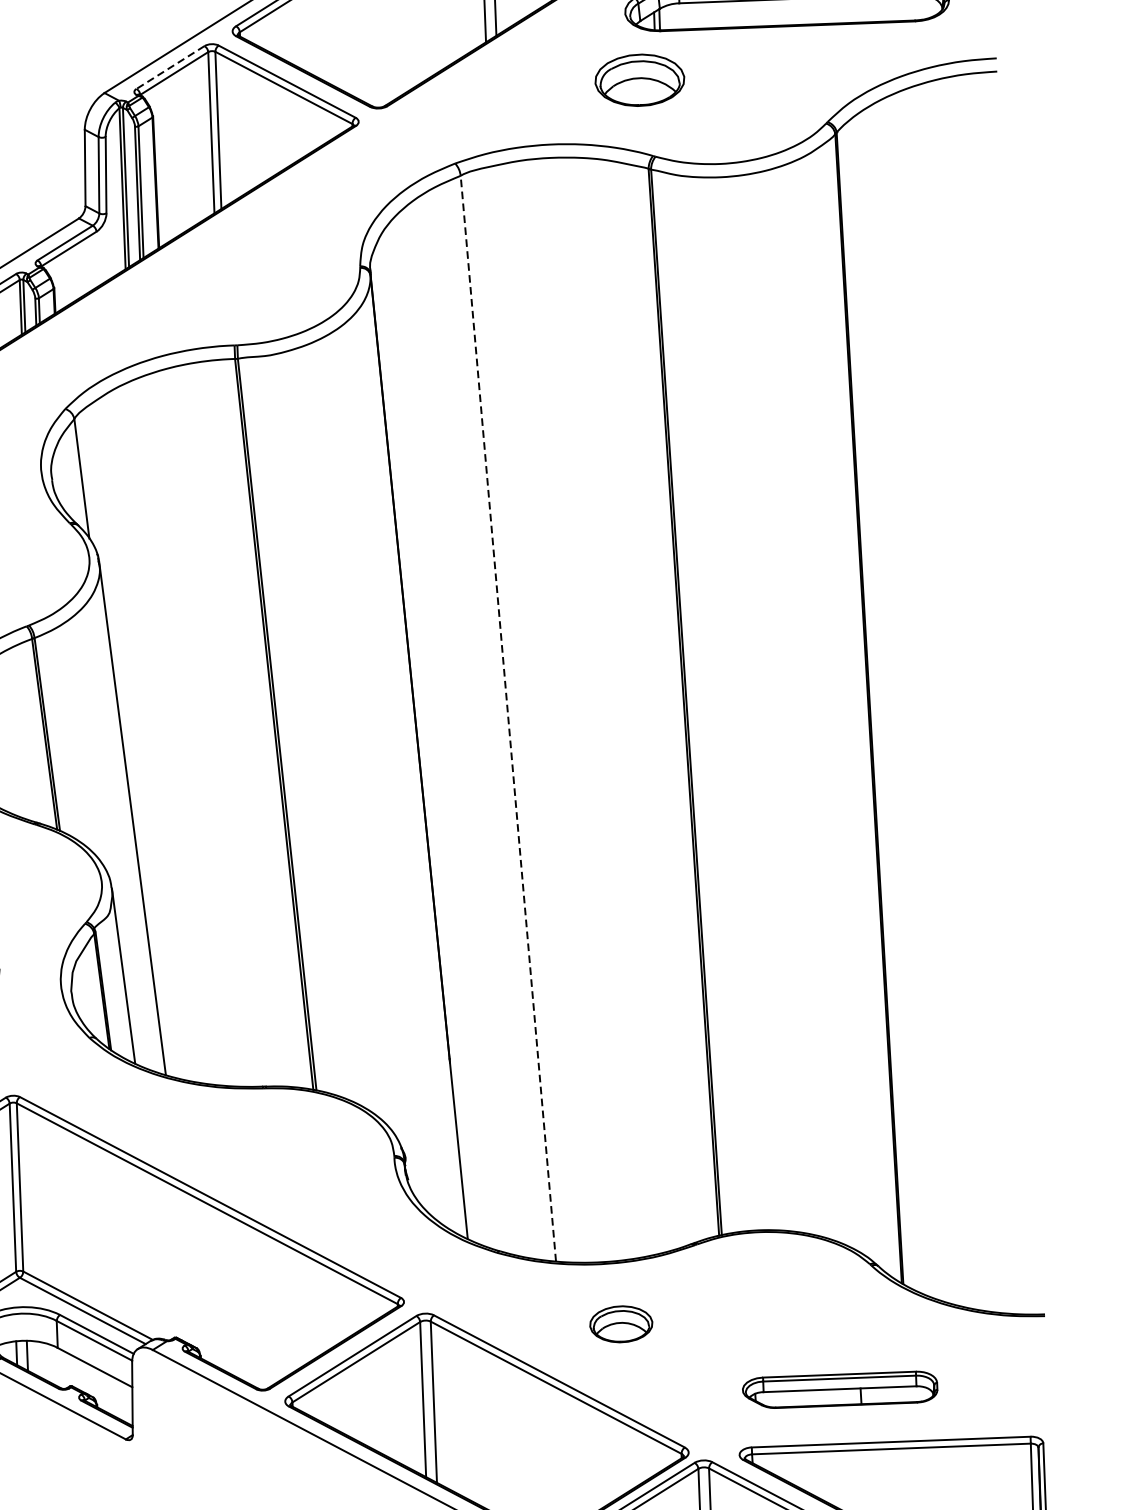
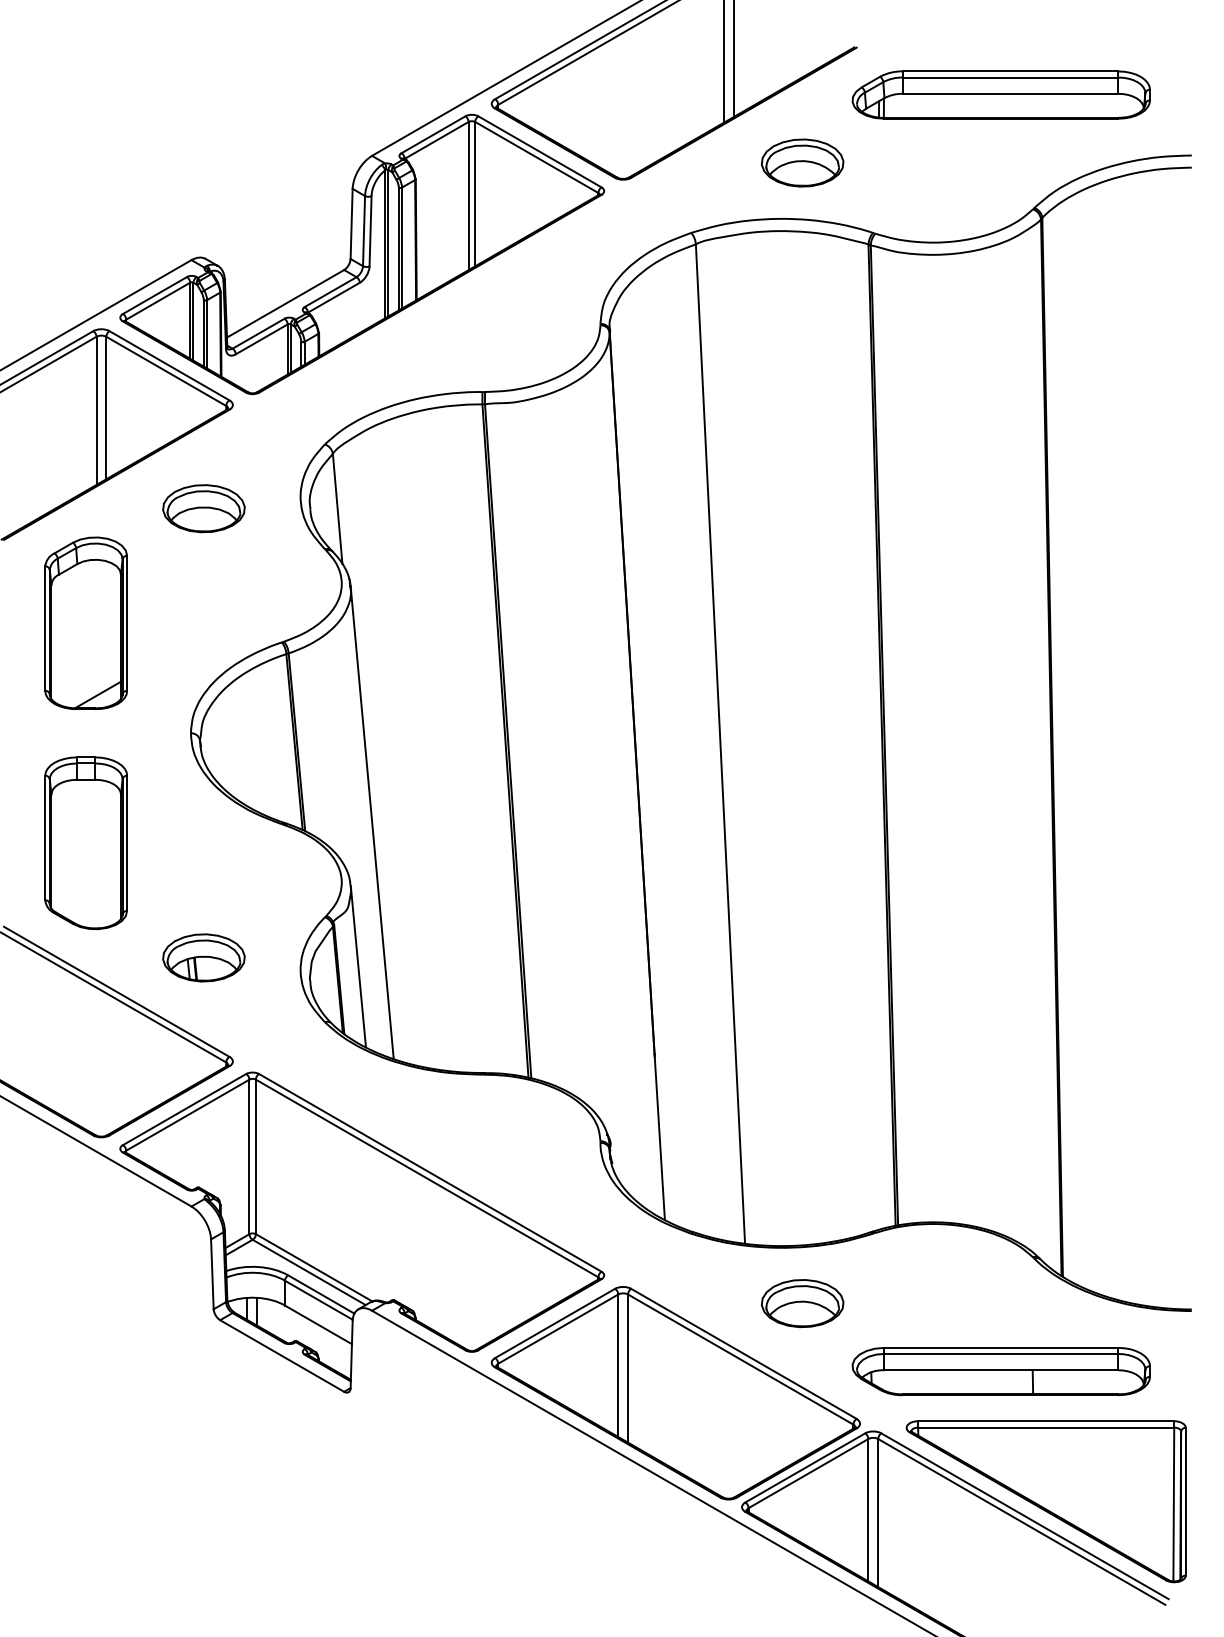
line: (170, 67) -> (433, 134), dashed -> solid
part: (639, 79) -> (802, 162), moved
line: (508, 718) -> (720, 743), dashed -> solid
part: (621, 1324) -> (802, 1303), size x1.43
part: (839, 1389) -> (1000, 1371), size x1.67

